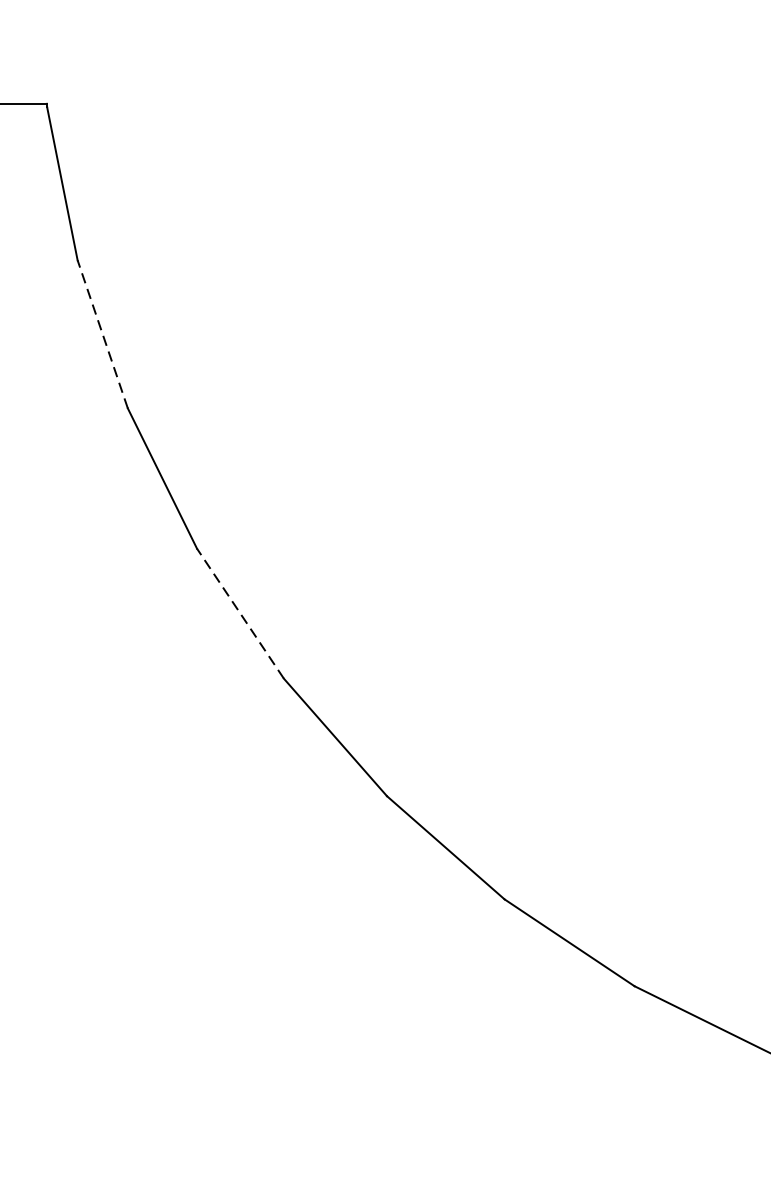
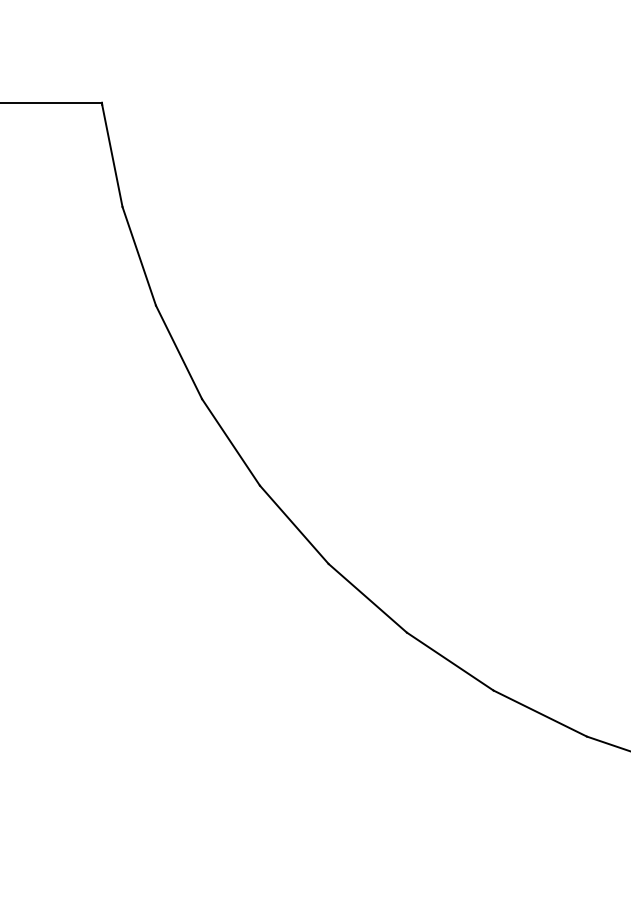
line: (103, 333) -> (139, 255), dashed -> solid
line: (239, 612) -> (230, 441), dashed -> solid

